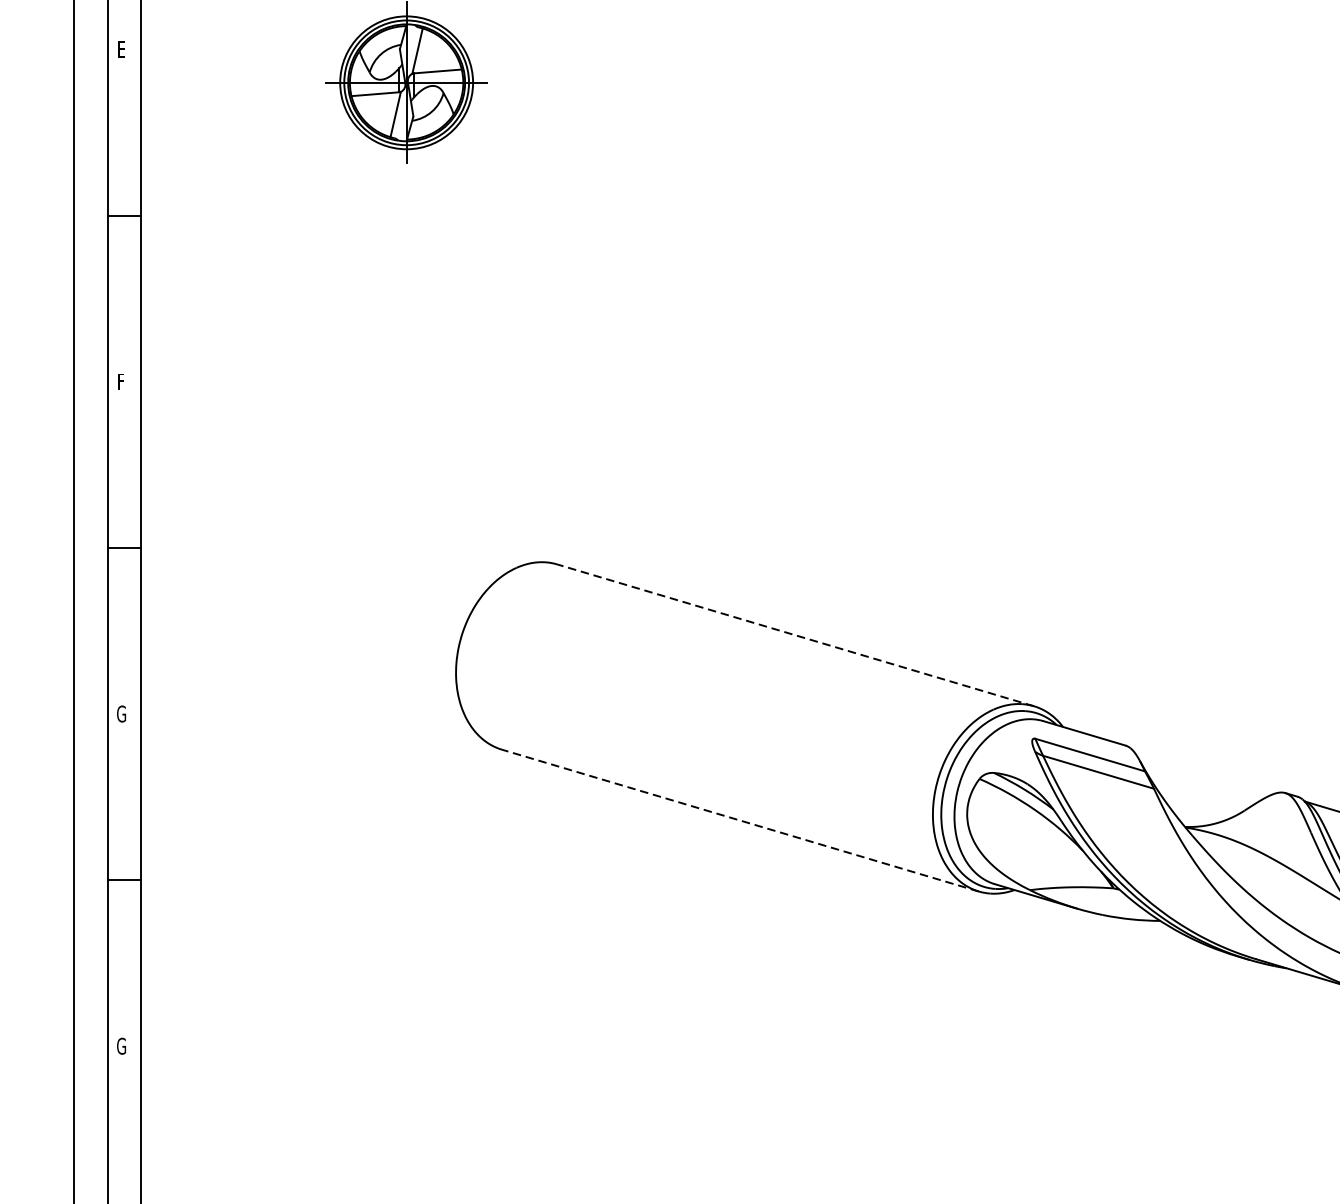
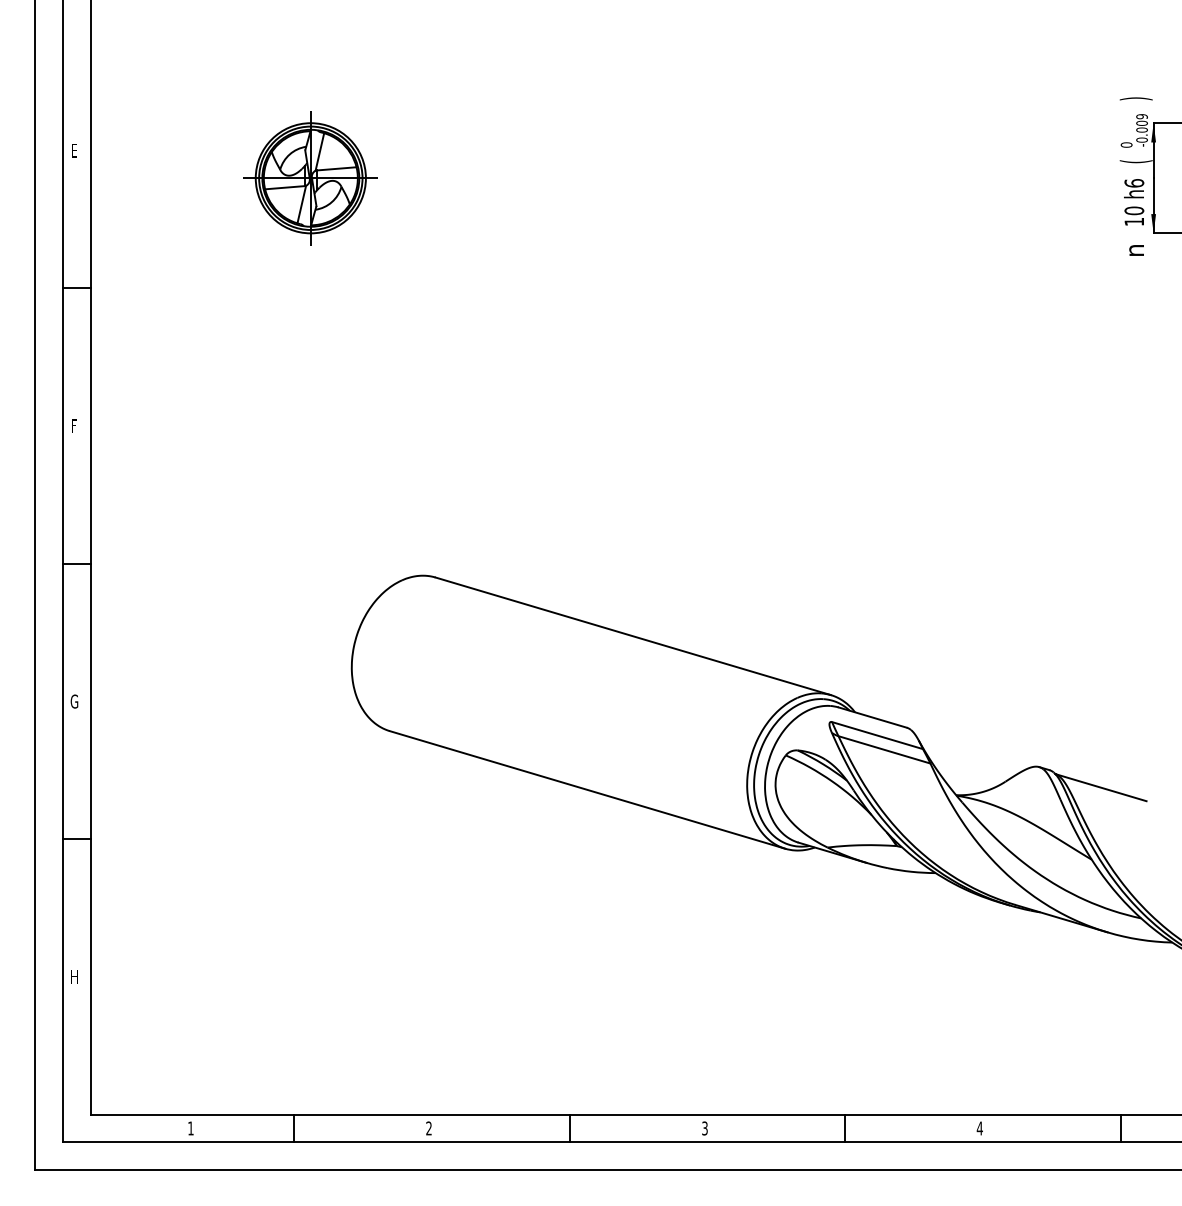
line: (794, 635) -> (632, 636), dashed -> solid
line: (740, 820) -> (587, 789), dashed -> solid
text: (121, 1046) -> (74, 977), G -> H

